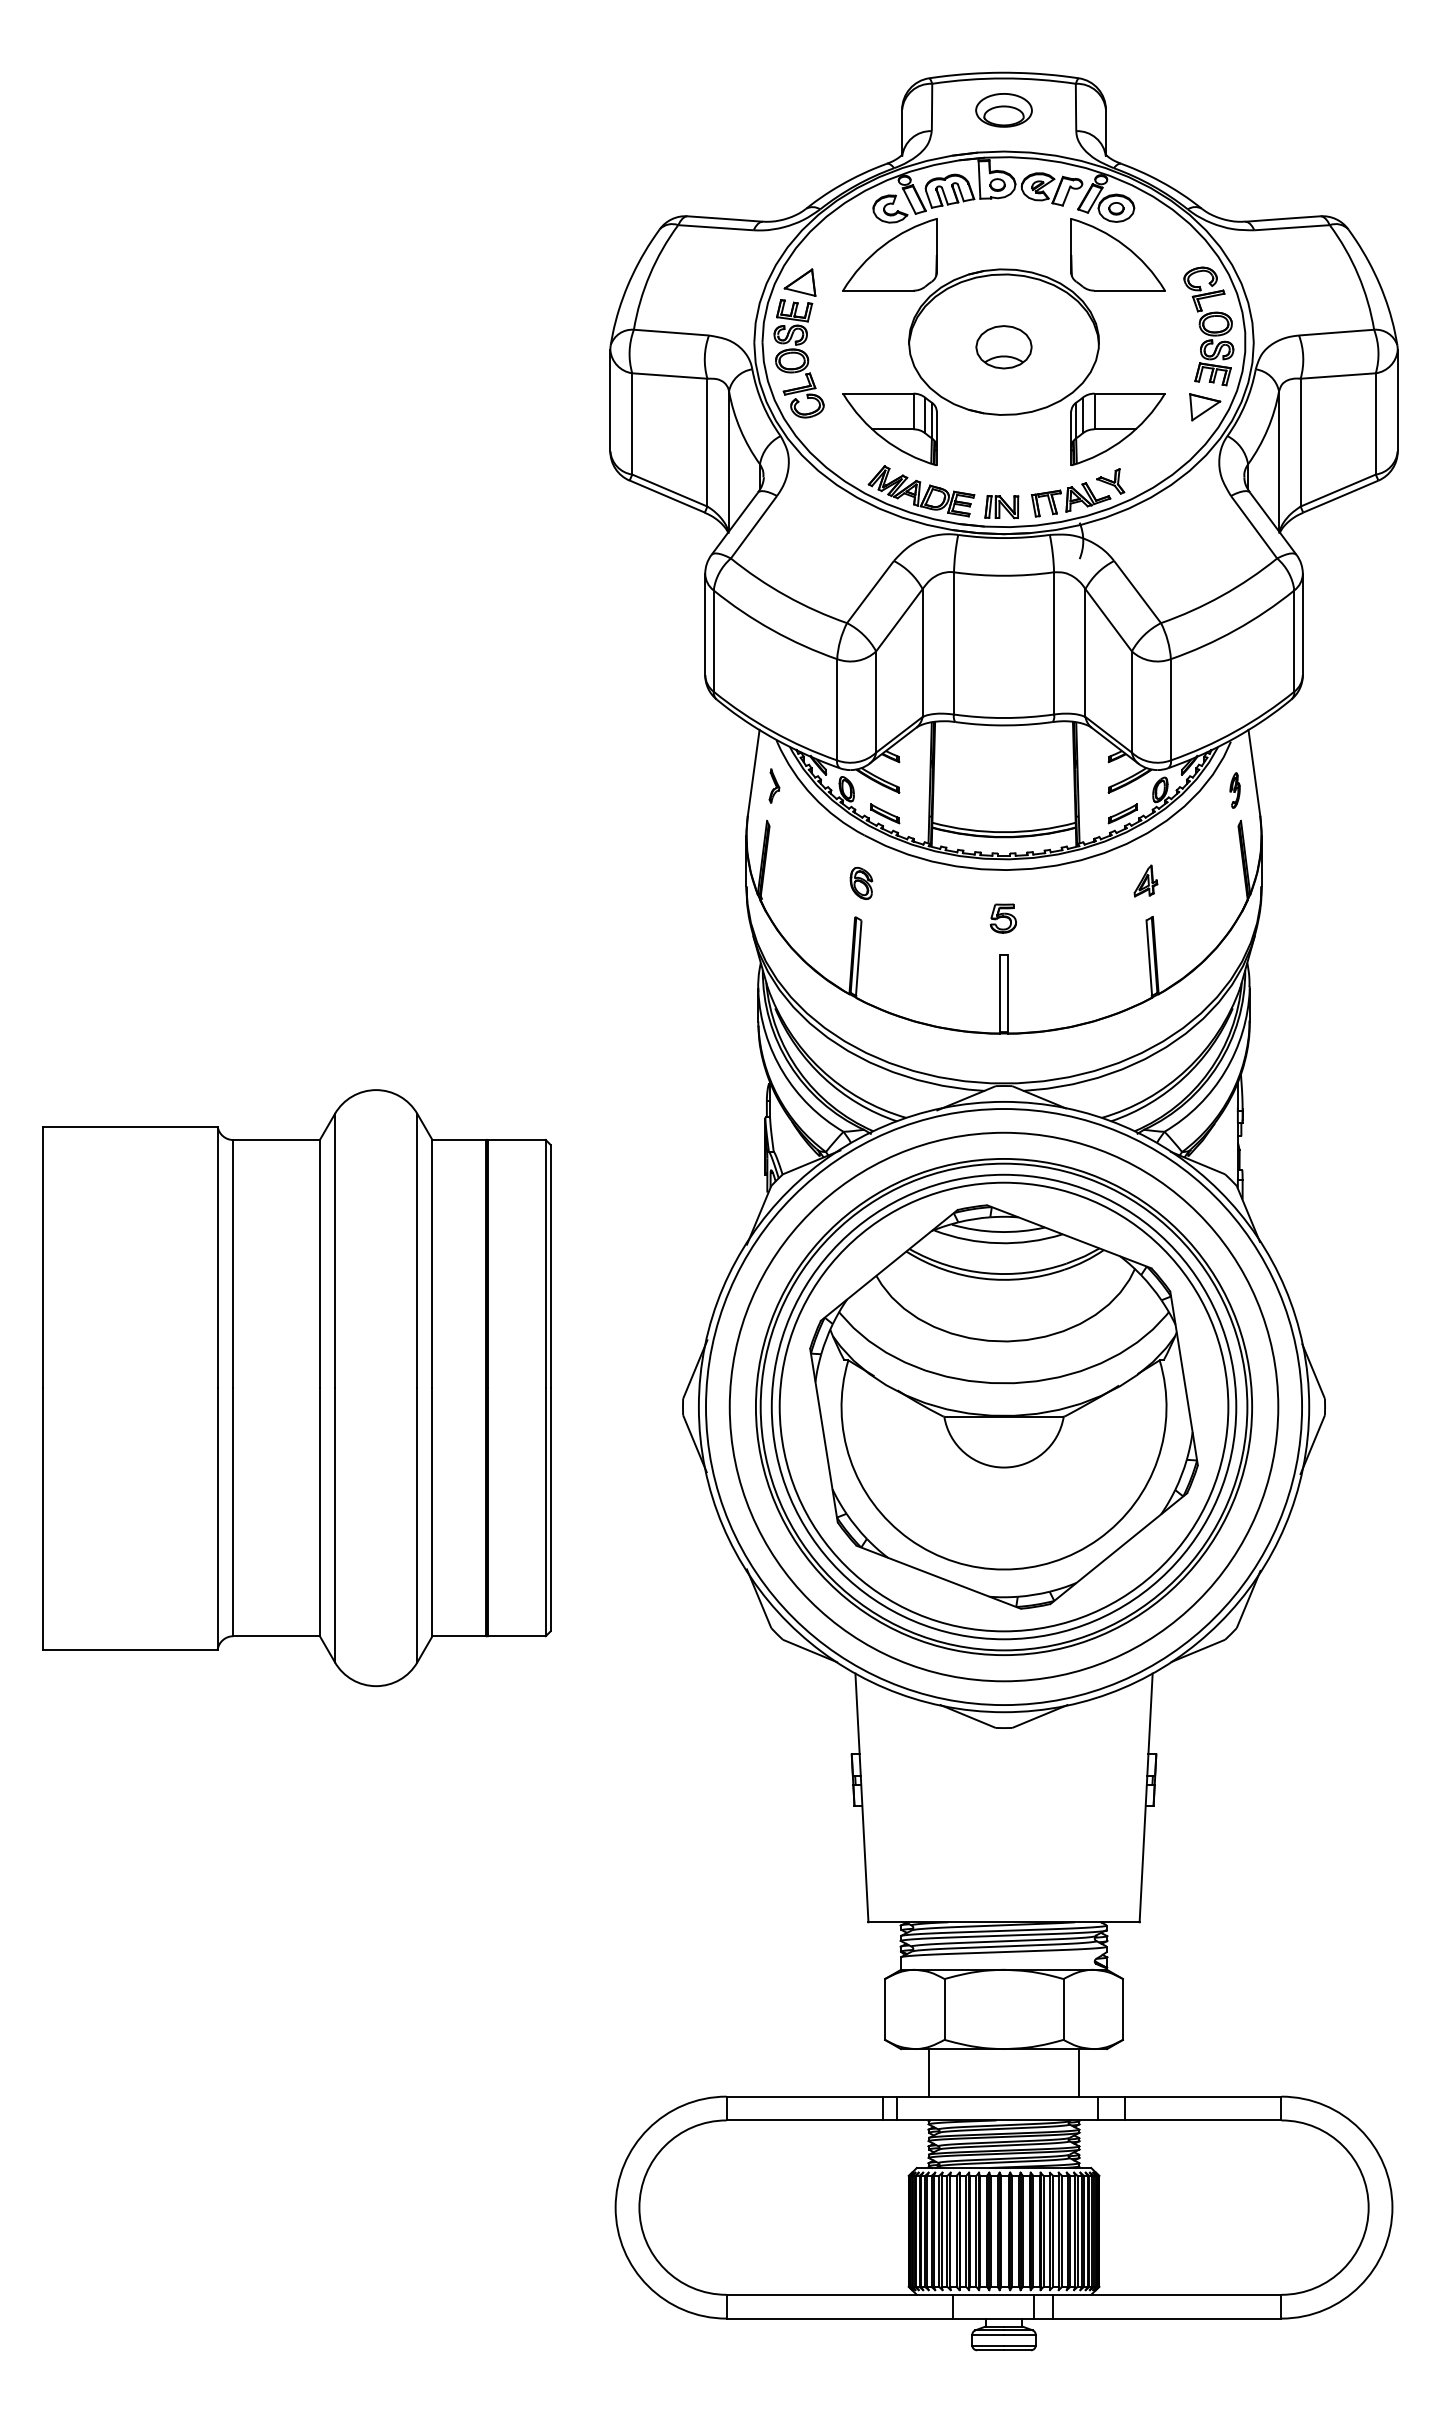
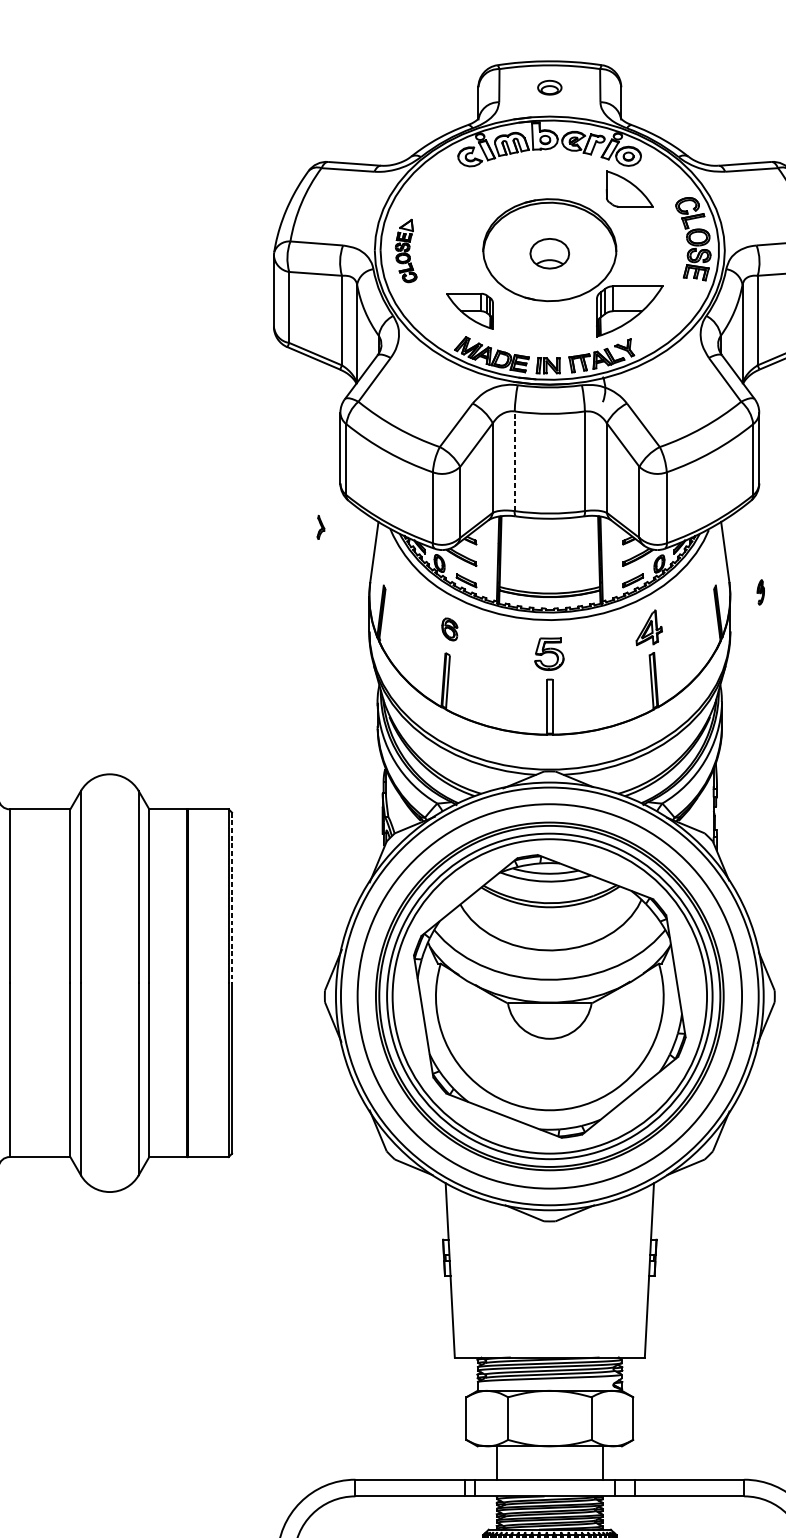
part: (1003, 110) -> (549, 87), size x0.6
part: (889, 254) -> (469, 188), removed
part: (1117, 254) -> (629, 188), size x0.7
part: (798, 343) -> (405, 251), size x0.6
part: (1205, 407) -> (691, 295), removed
part: (889, 429) -> (469, 311), size x0.7
line: (954, 642) -> (515, 460), solid -> dashed
part: (774, 785) -> (320, 527), moved
part: (1234, 790) -> (760, 592), moved
part: (1145, 880) -> (648, 627), size x1.6
part: (1003, 918) -> (549, 654), size x1.6
line: (550, 1266) -> (231, 897), solid -> dashed

